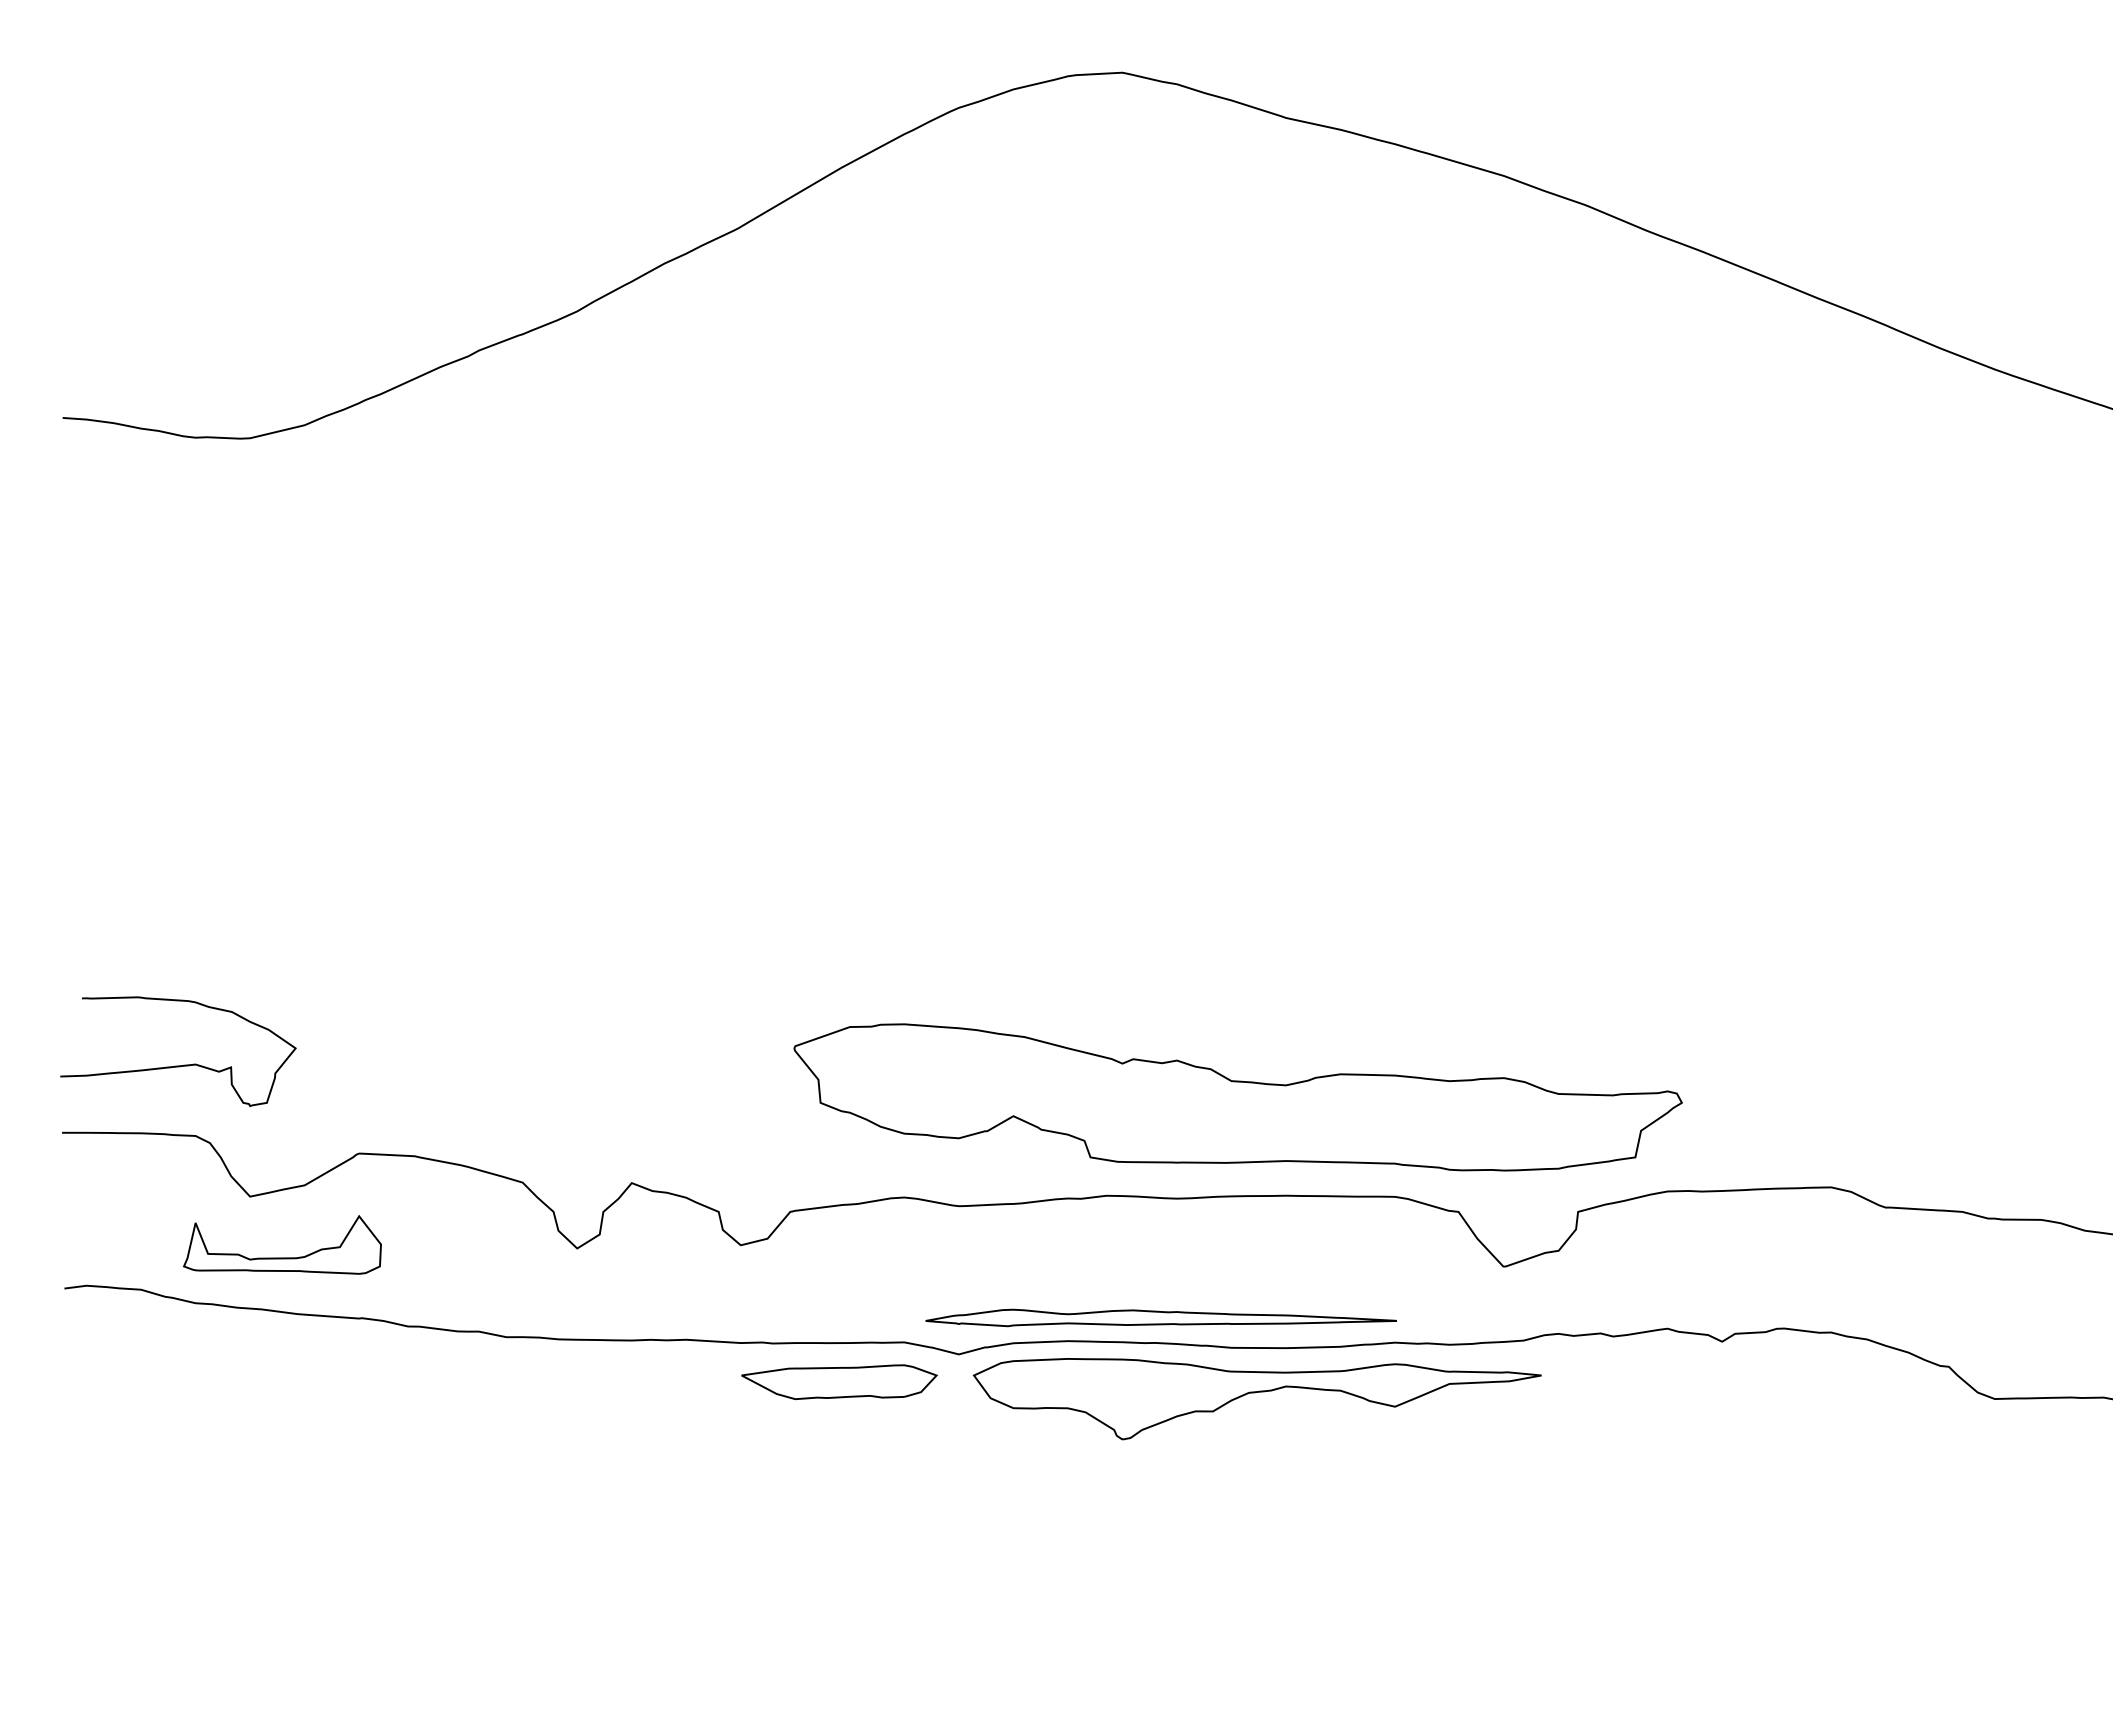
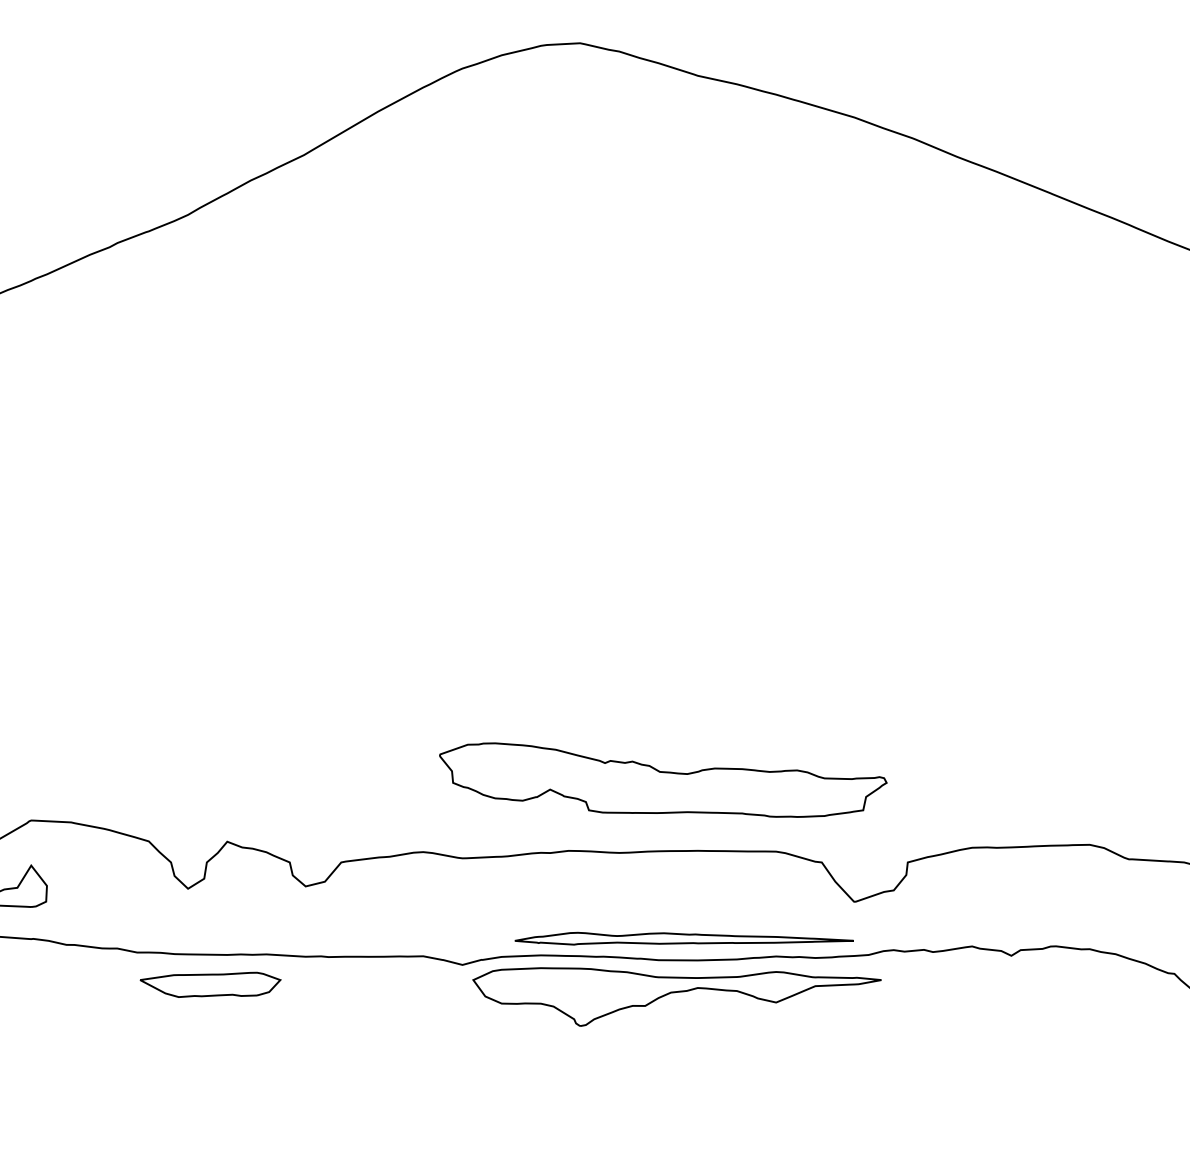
part: (1237, 1097) -> (662, 780), size x0.7
part: (1160, 1317) -> (683, 938), moved
part: (839, 1382) -> (210, 985), moved

